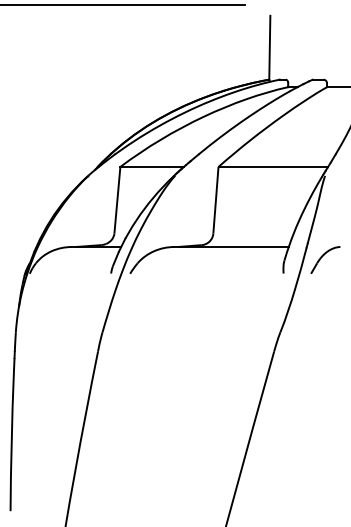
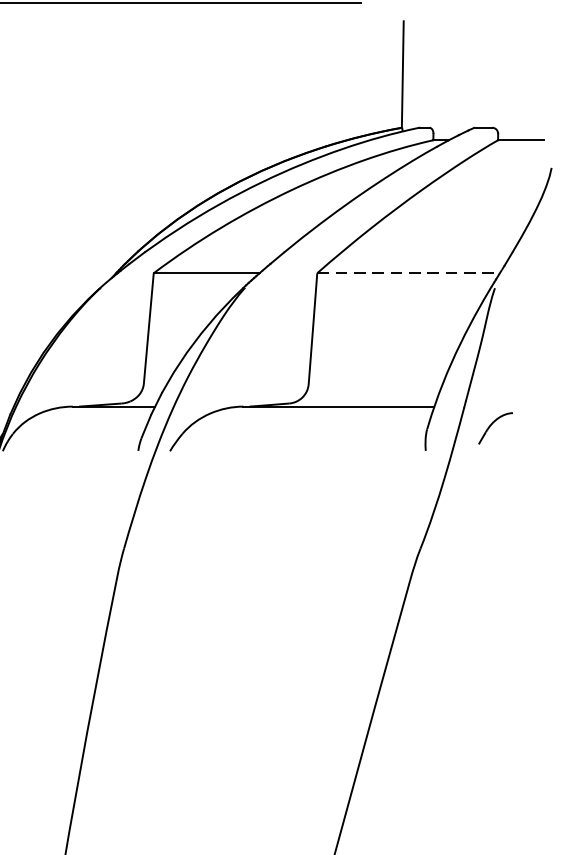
line: (273, 166) -> (408, 272), solid -> dashed
part: (325, 259) -> (495, 427), size x0.7

